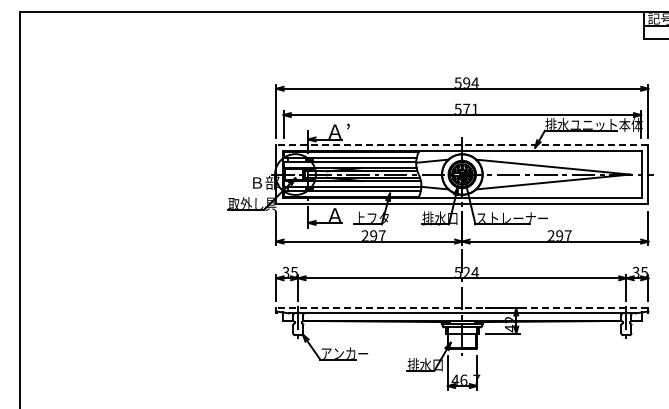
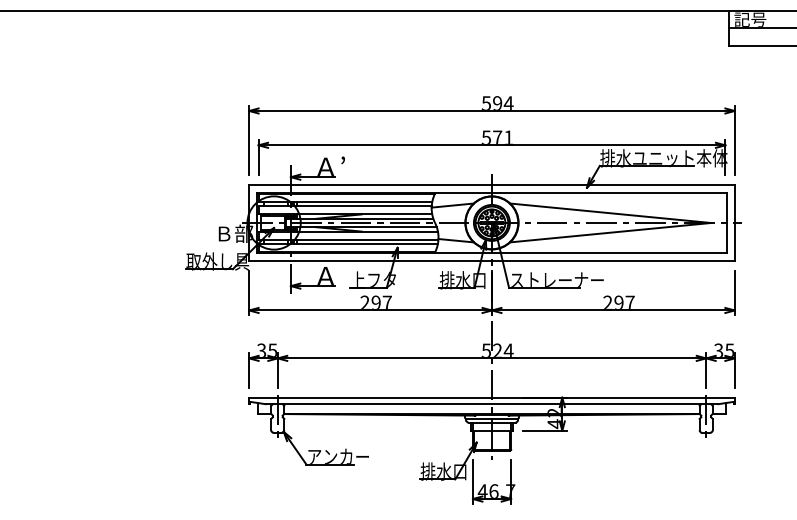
line: (462, 145) -> (492, 185), dashed -> solid
line: (462, 308) -> (492, 397), dashed -> solid

